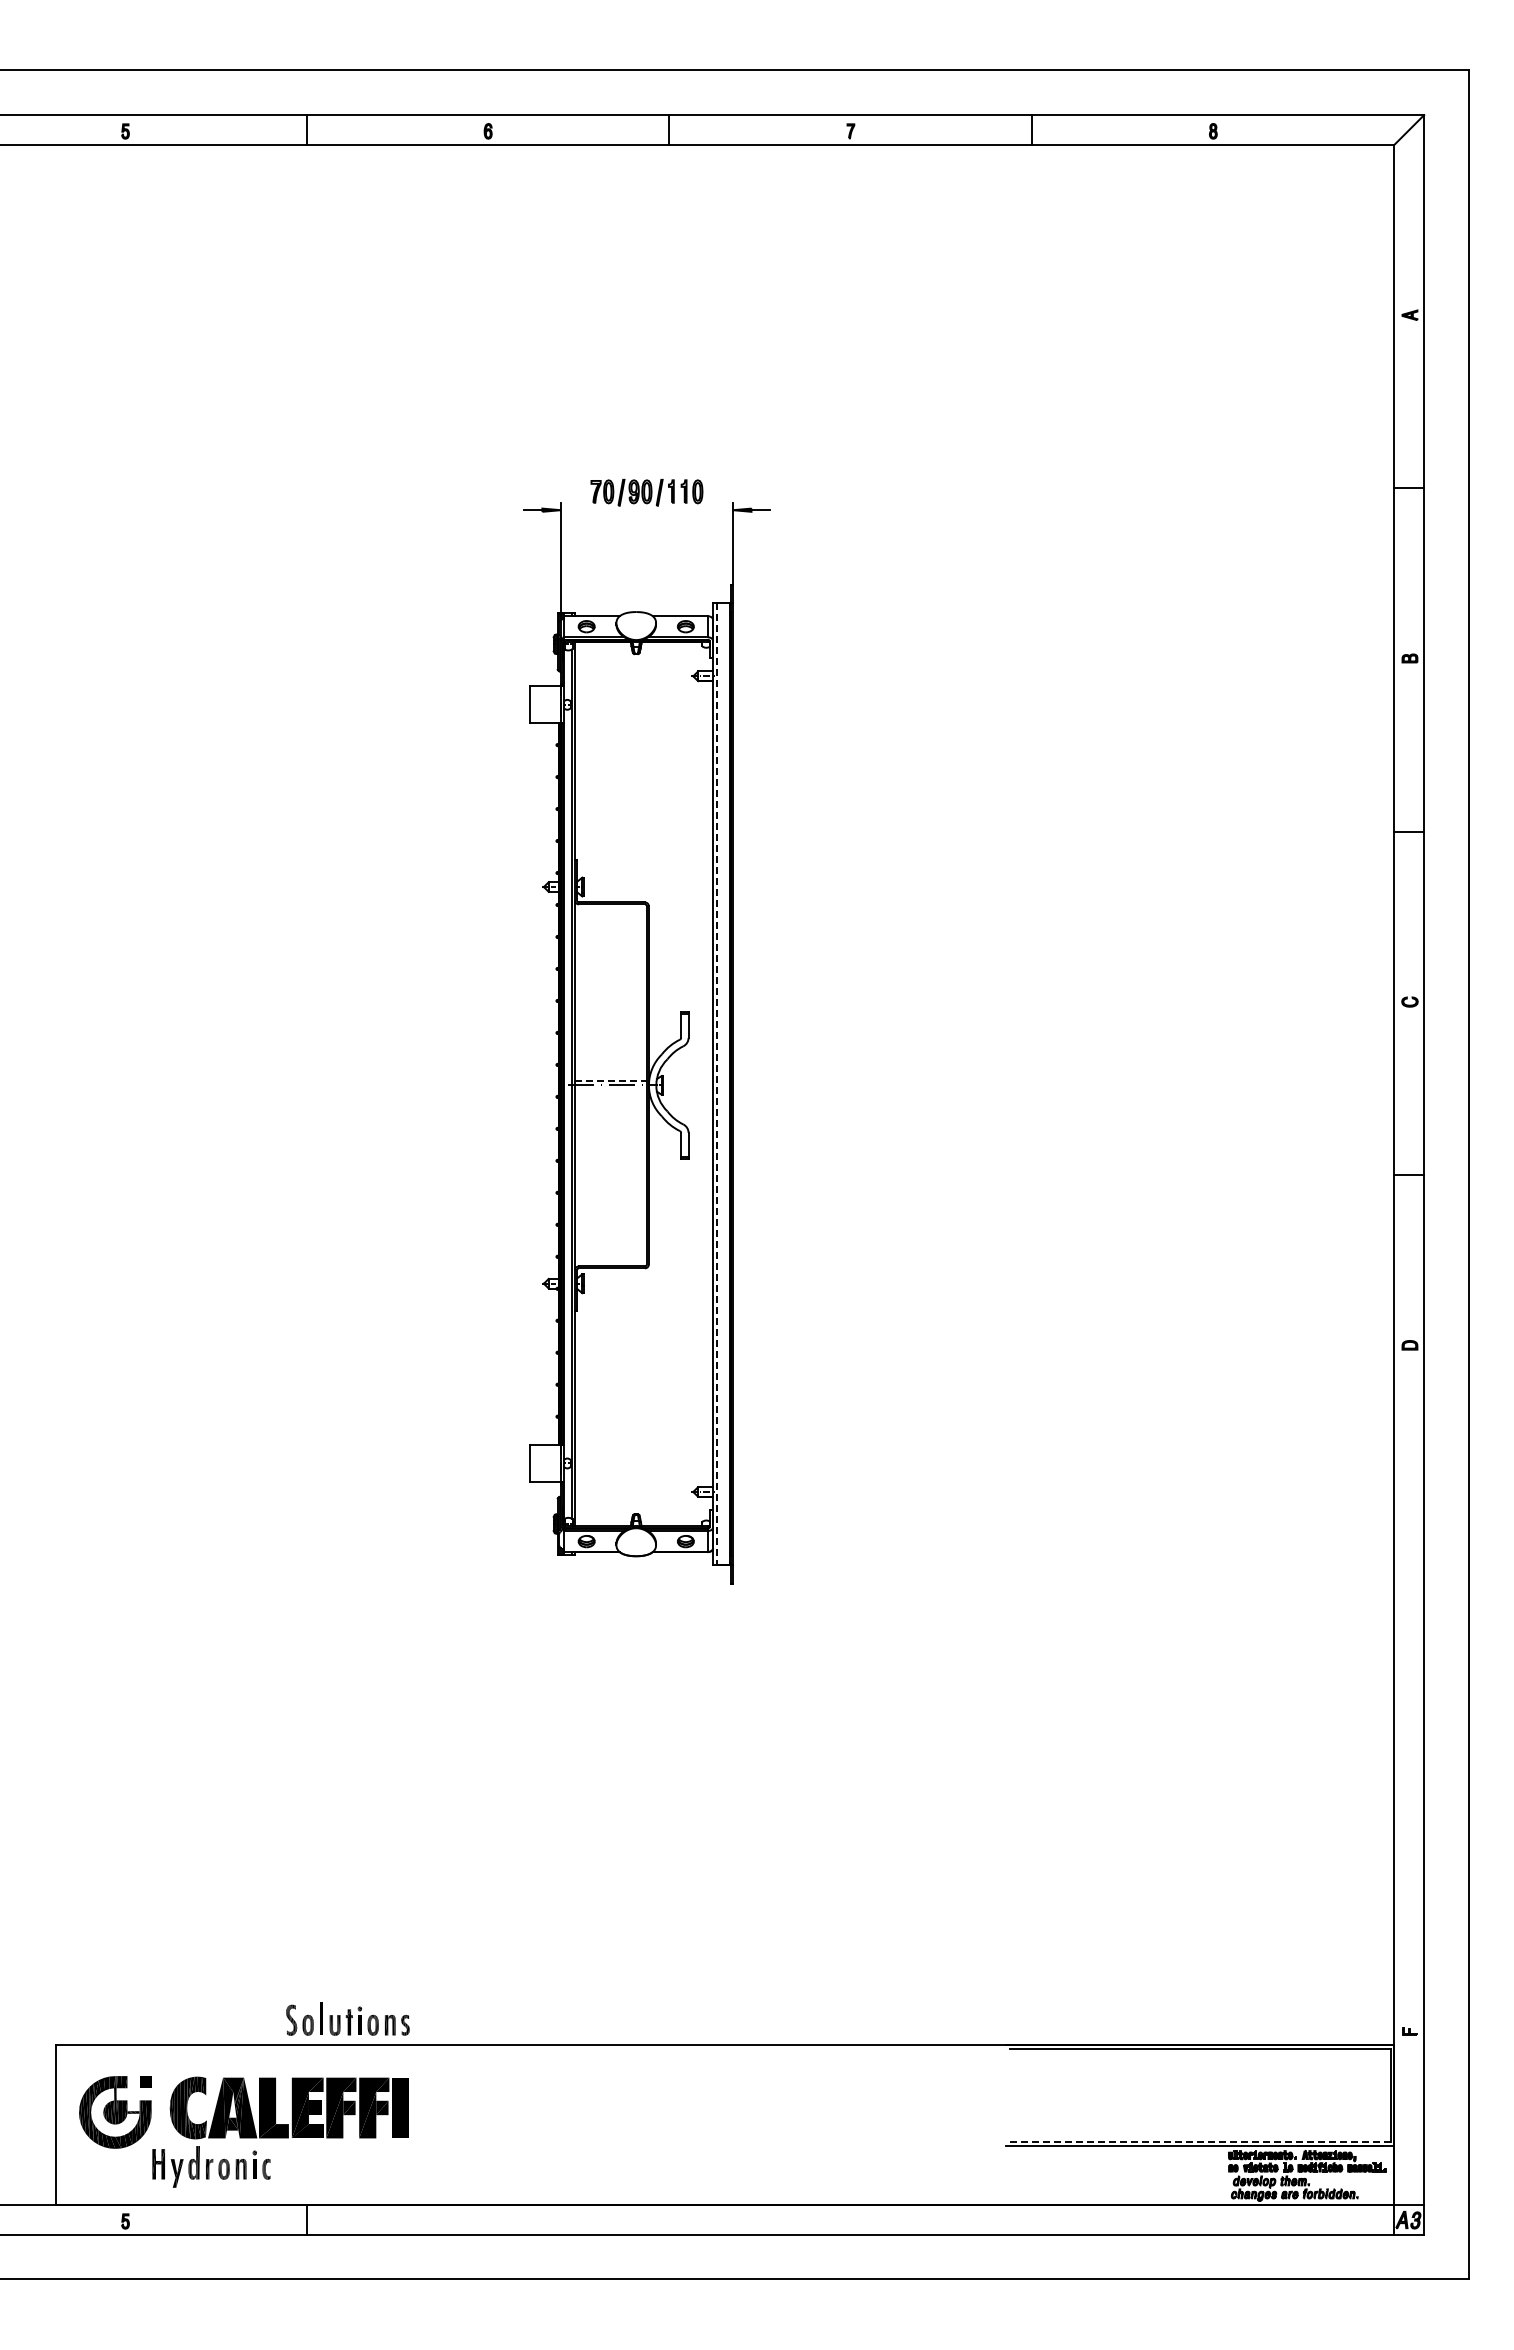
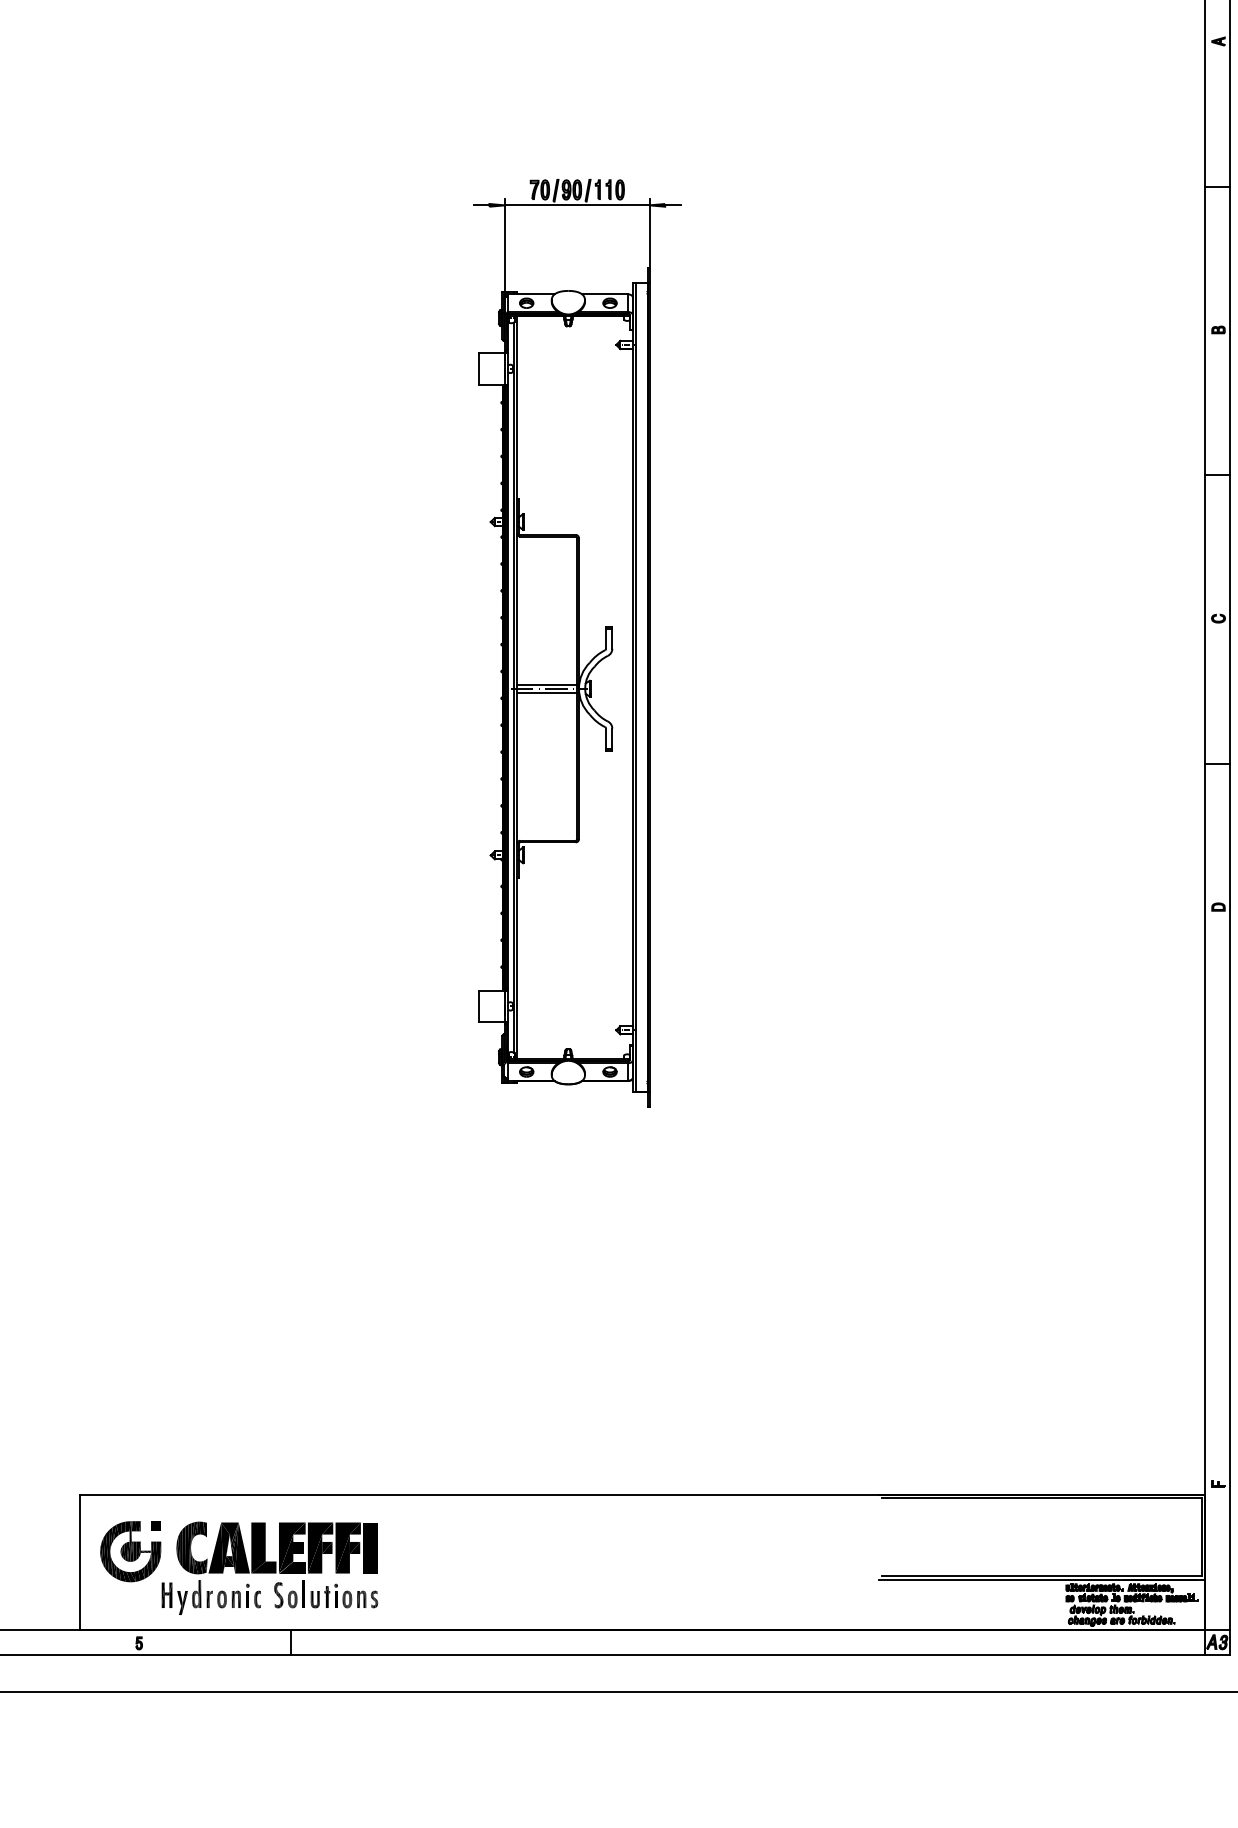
line: (646, 510) -> (576, 205), added
line: (610, 1080) -> (546, 684), dashed -> solid
line: (717, 1084) -> (636, 687), dashed -> solid
line: (610, 1090) -> (546, 692), added
part: (347, 2018) -> (325, 1593), moved
line: (1200, 2141) -> (1042, 1576), dashed -> solid

